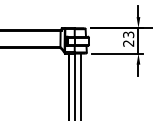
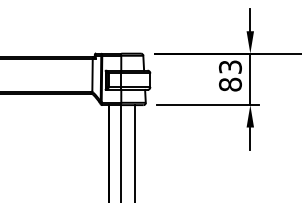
text: (128, 43) -> (230, 84), 23 -> 83

